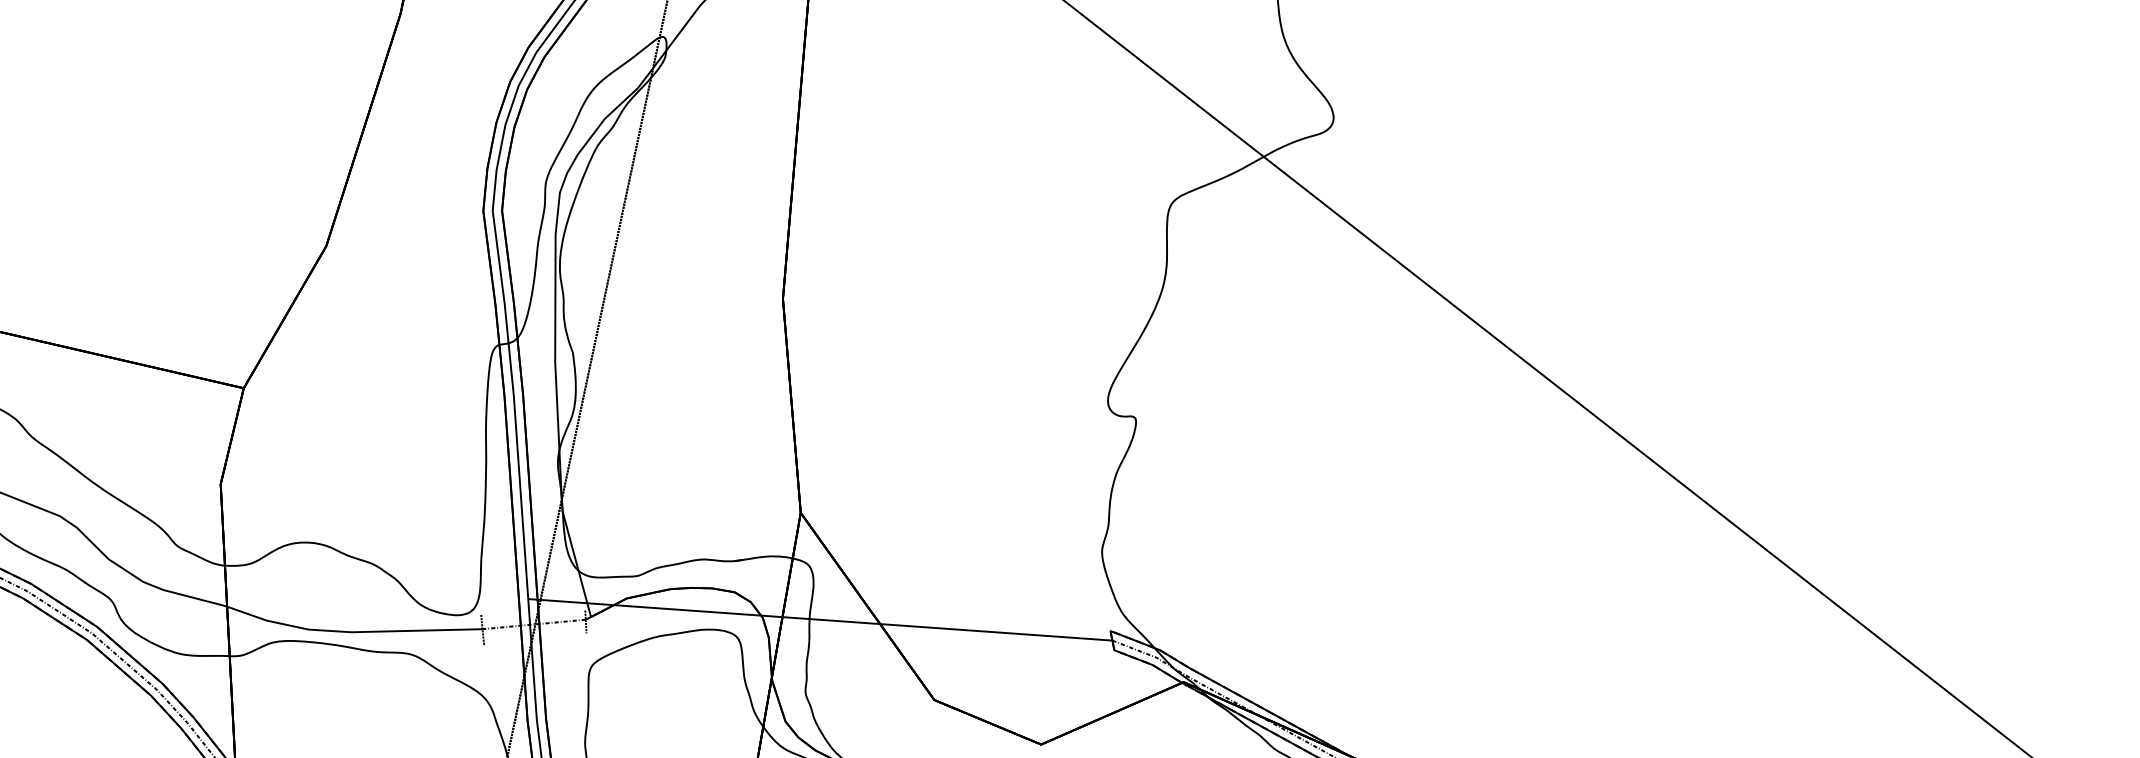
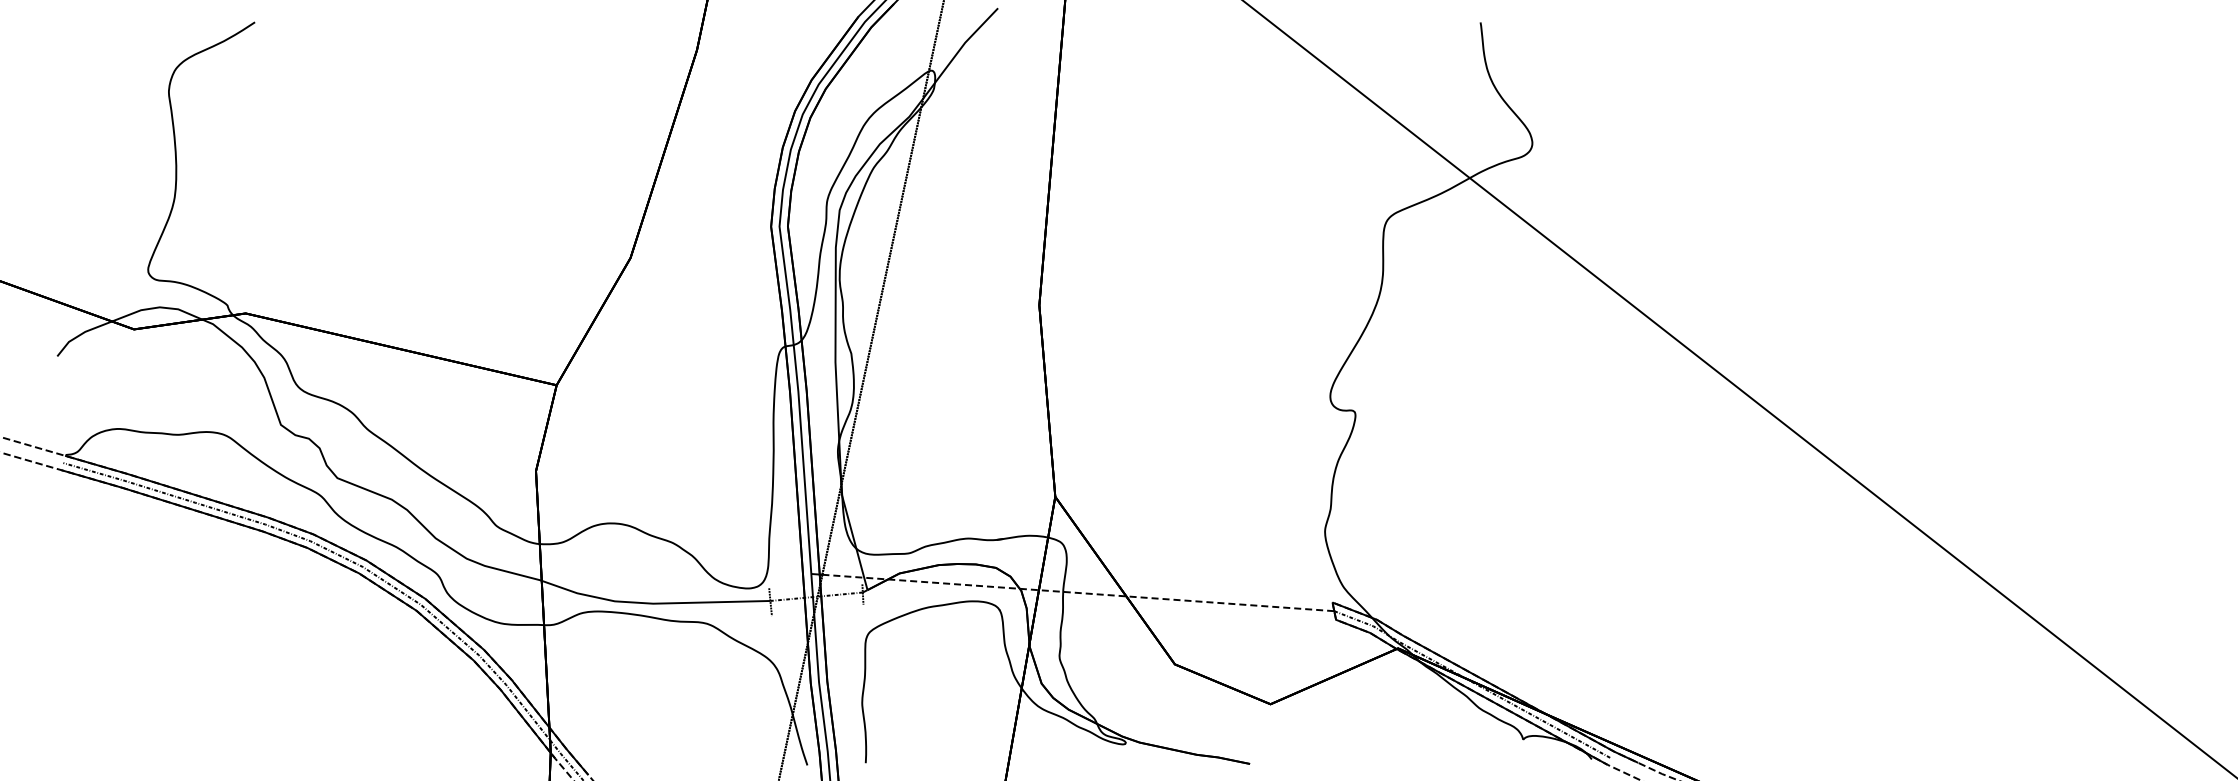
line: (826, 619) -> (1078, 592), solid -> dashed

